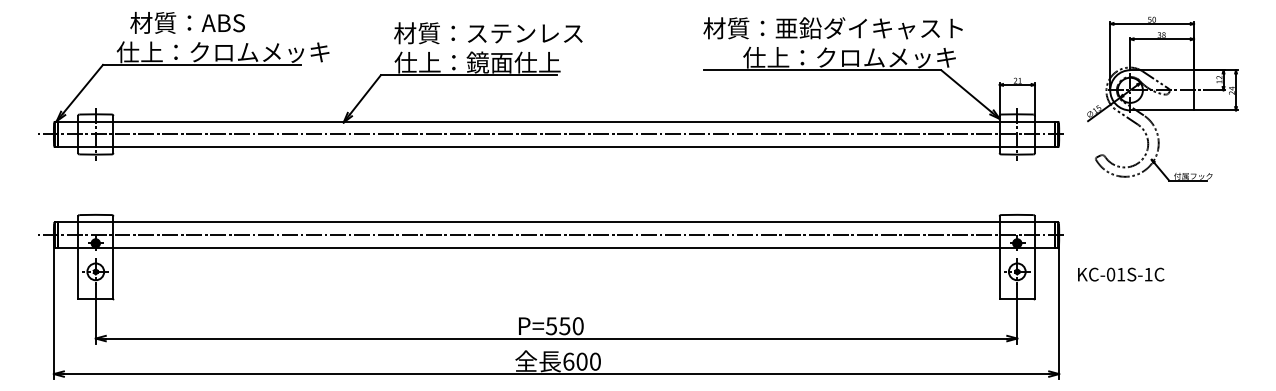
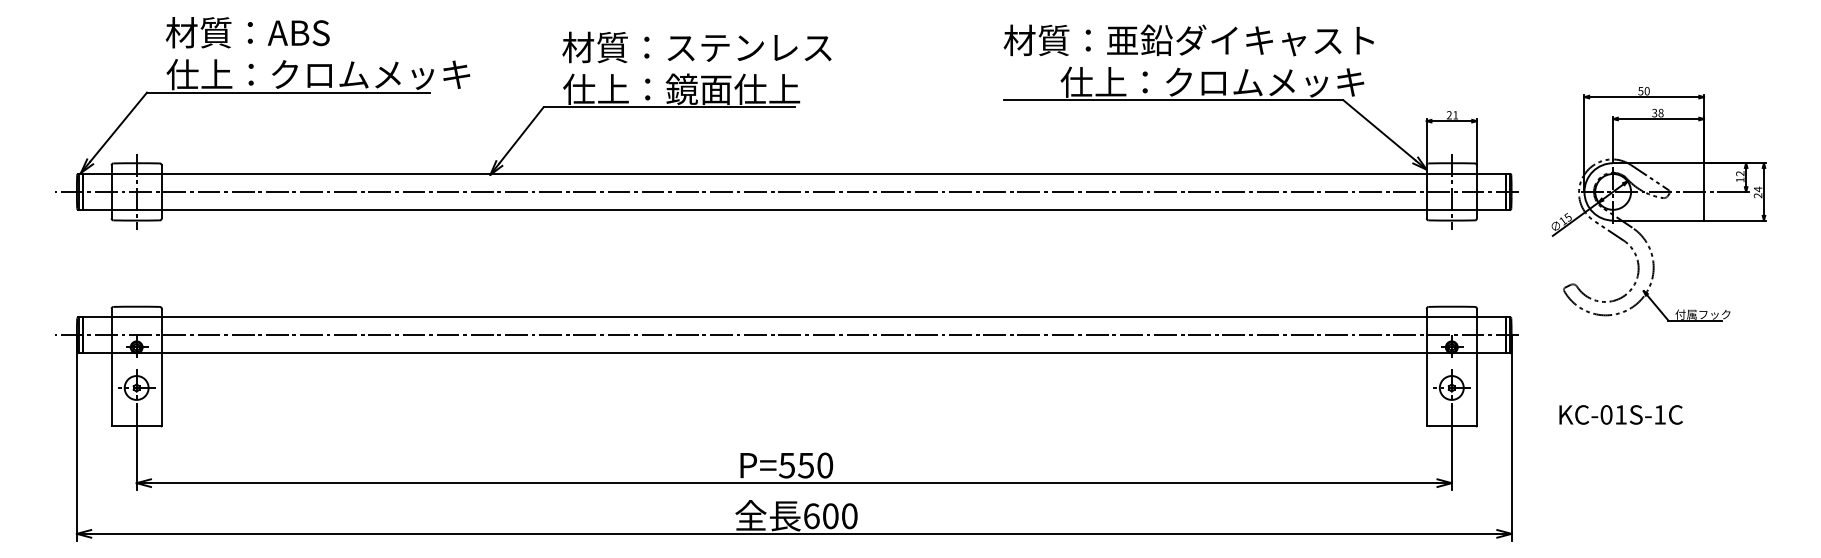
text: (187, 22) -> (247, 32), moved
part: (1162, 99) -> (1658, 204), moved
text: (1120, 274) -> (1620, 414), moved

